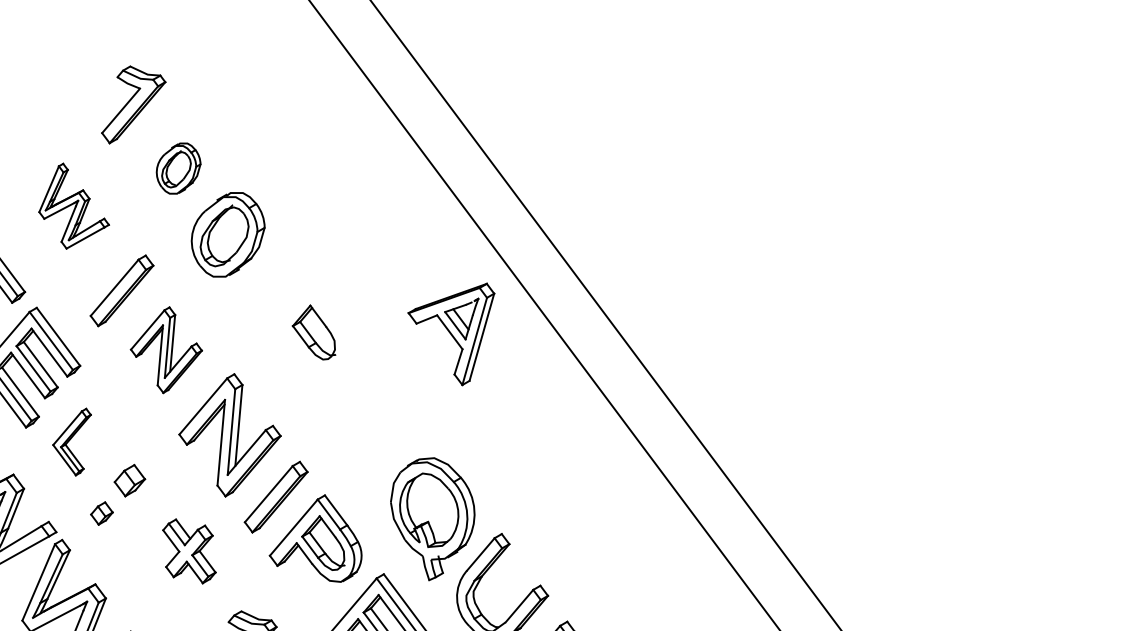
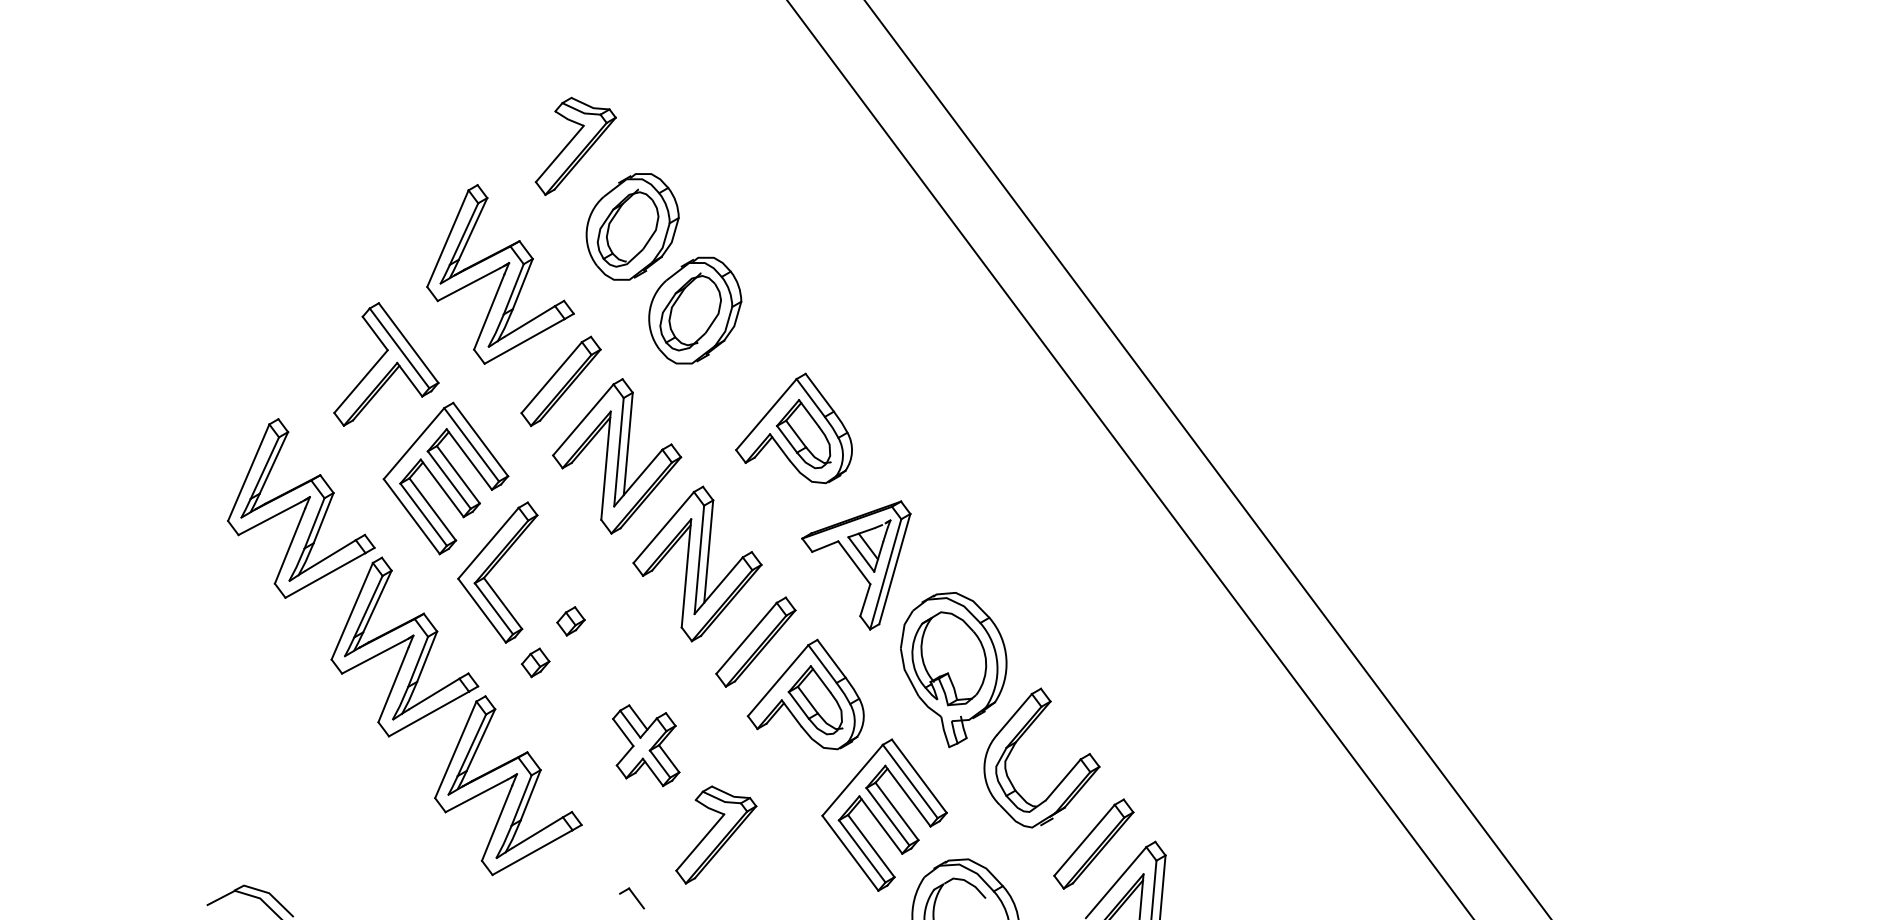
part: (178, 168) -> (632, 226), size x1.67
part: (74, 206) -> (500, 274), size x1.67
part: (305, 328) -> (793, 428), added
part: (451, 334) -> (856, 565), moved
part: (166, 350) -> (617, 456), size x1.43
part: (71, 442) -> (497, 572), size x1.67
part: (129, 480) -> (570, 621), size x0.71
part: (189, 551) -> (646, 745), moved

